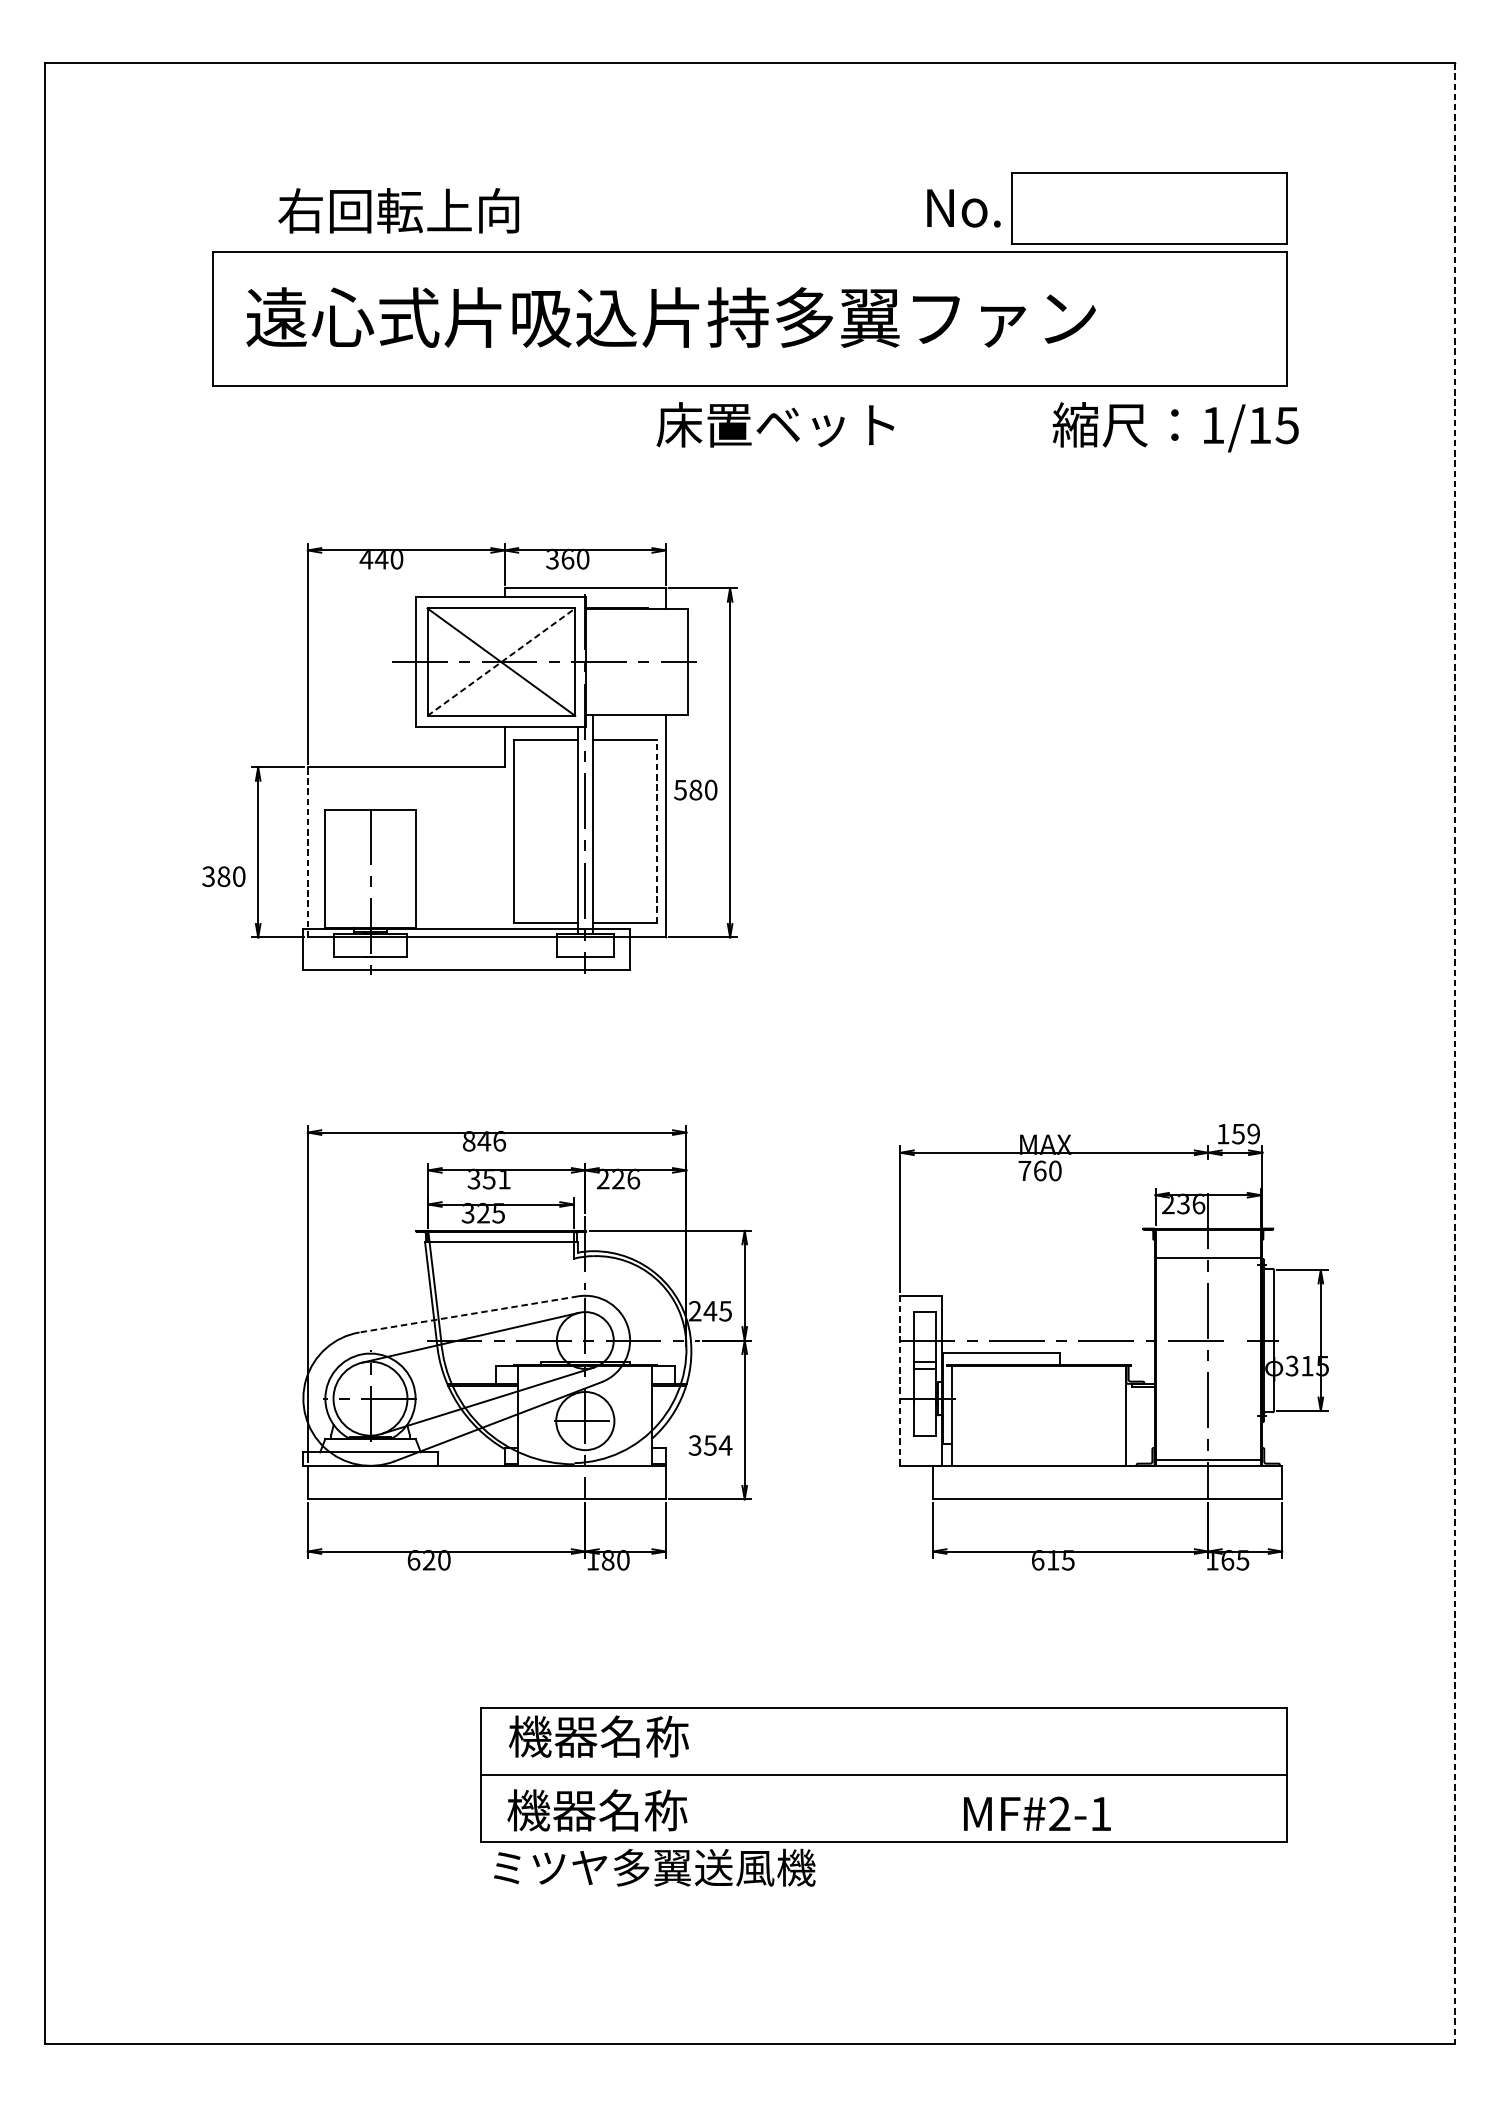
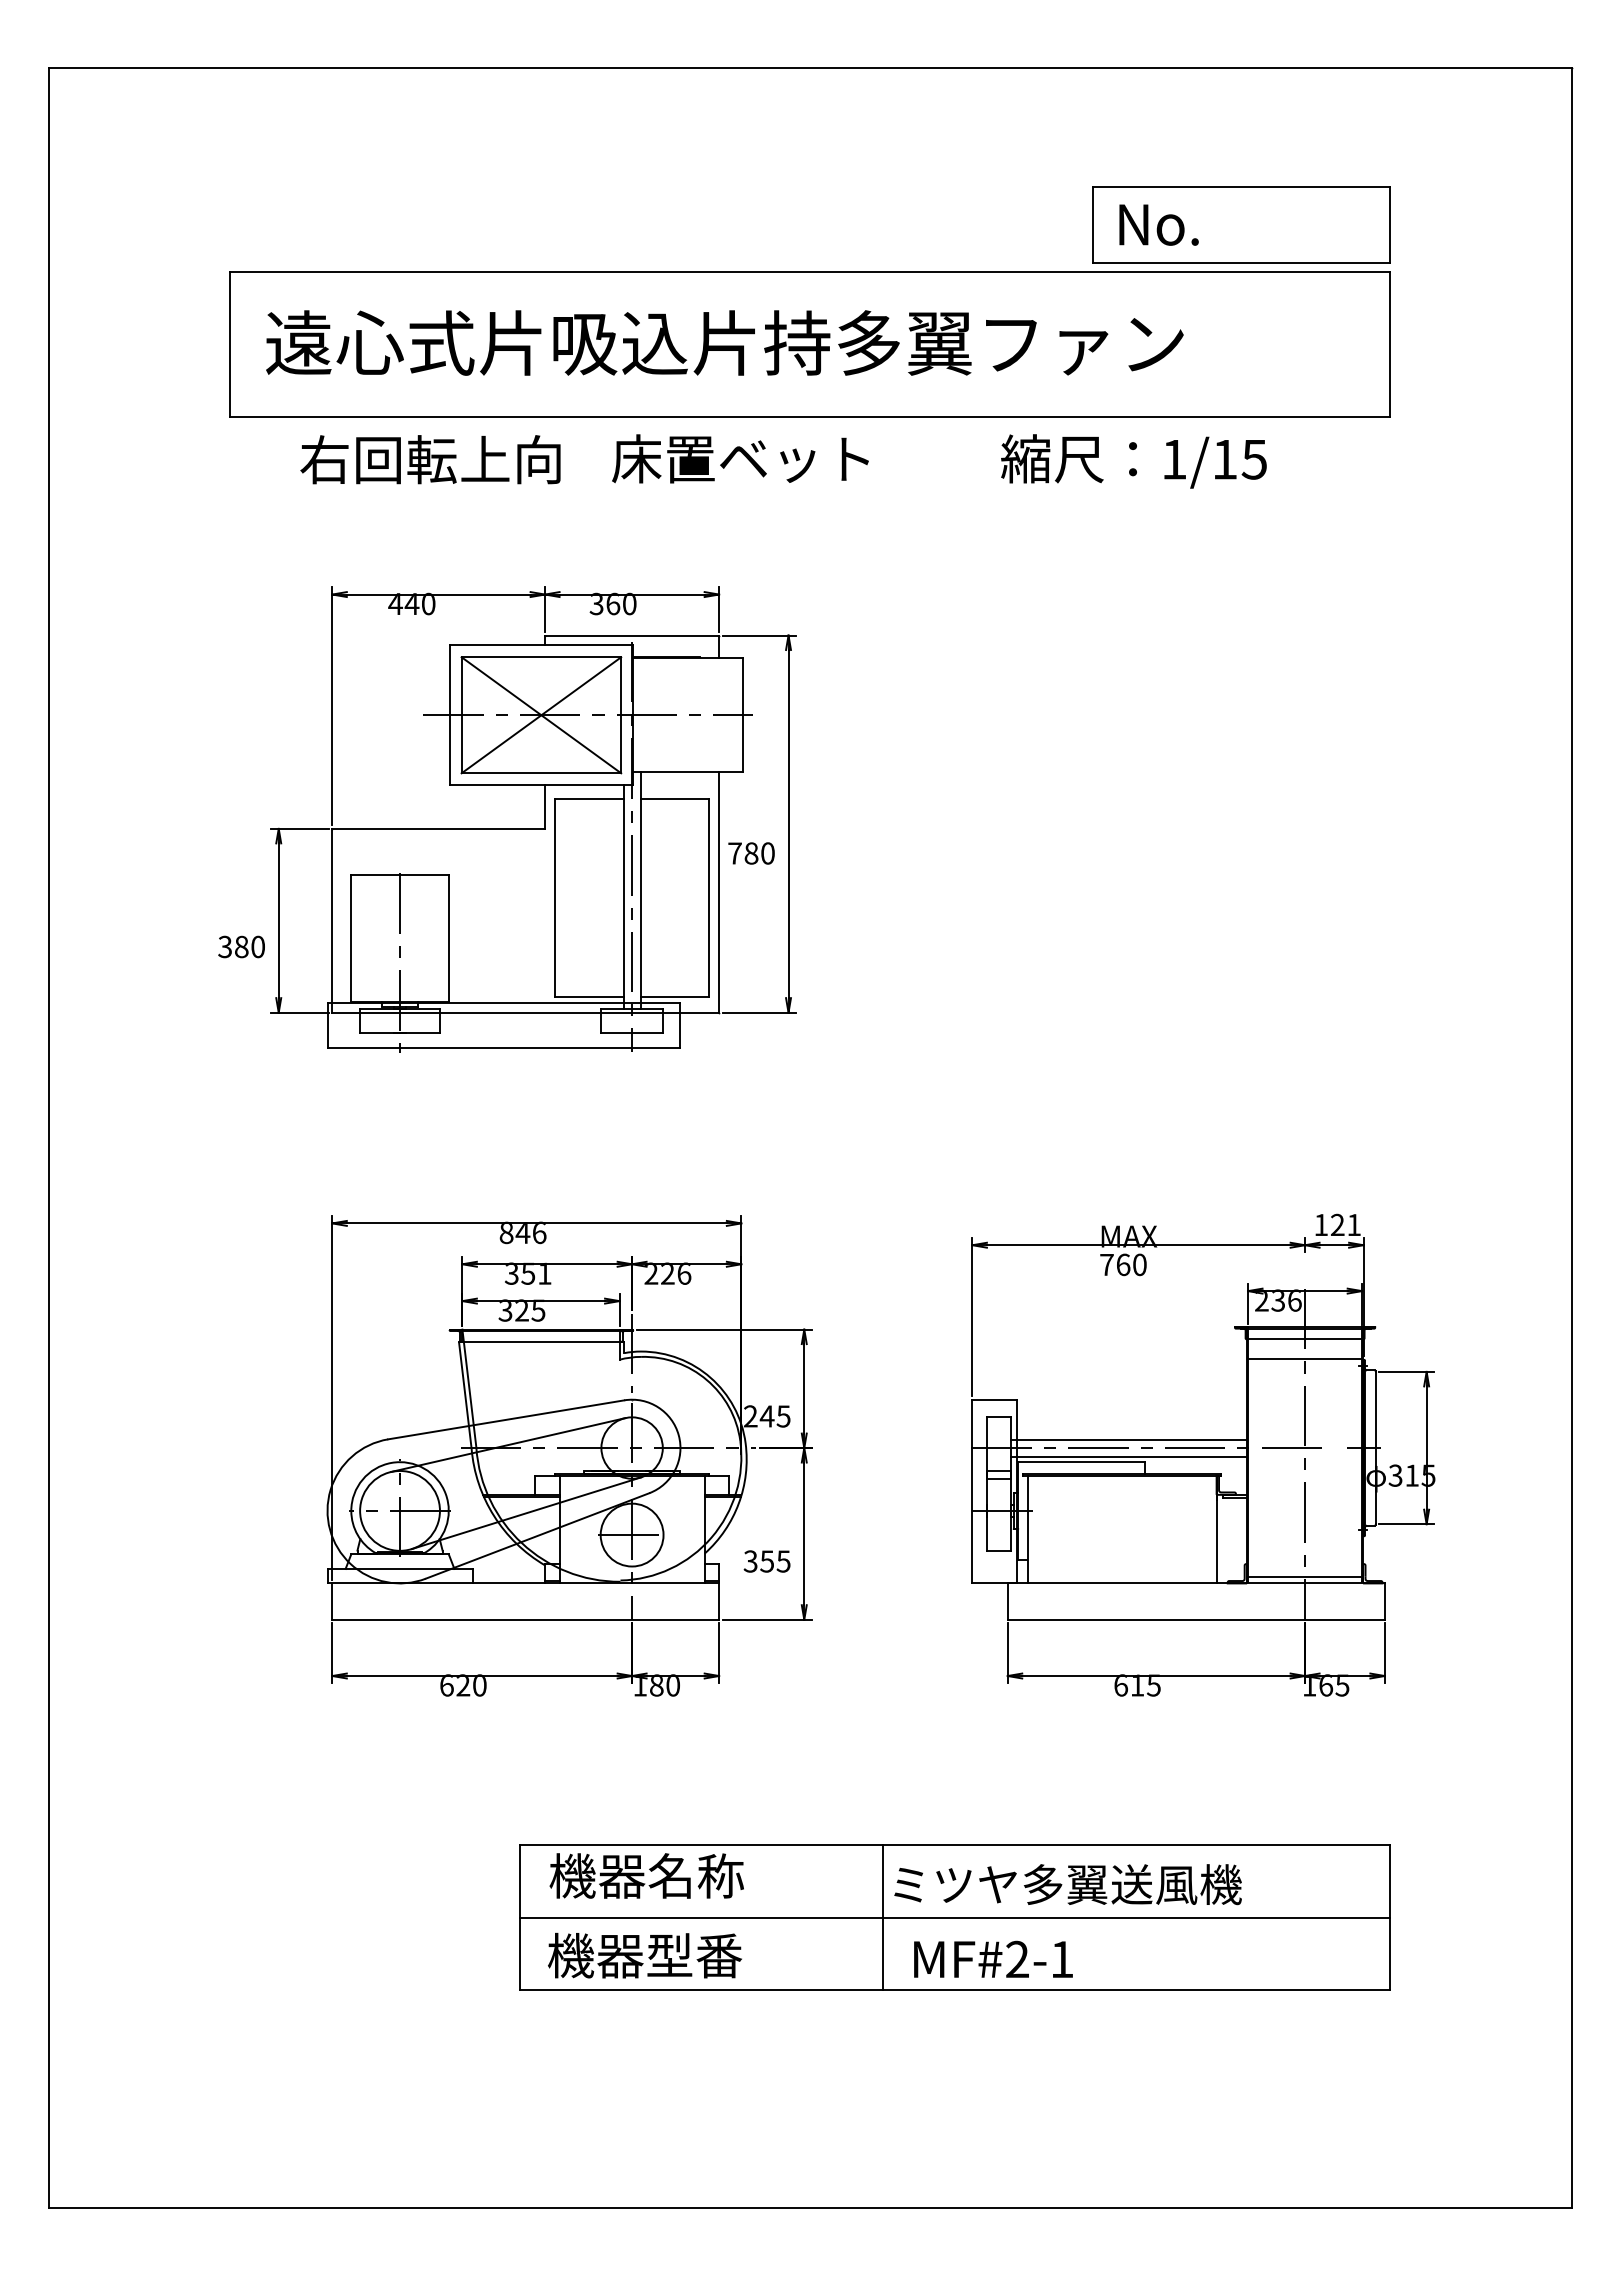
text: (963, 207) -> (1158, 224), moved
text: (398, 210) -> (430, 459), moved
text: (775, 424) -> (740, 458), moved
text: (1175, 427) -> (1133, 461), moved
line: (501, 662) -> (541, 715), dashed -> solid
text: (680, 790) -> (734, 853), 580 -> 780
line: (656, 830) -> (709, 897), dashed -> solid
line: (307, 852) -> (332, 920), dashed -> solid
line: (1454, 1053) -> (1571, 1138), dashed -> solid
text: (1245, 1133) -> (1345, 1224), 159 -> 121
line: (1207, 1240) -> (1304, 1339), added
line: (469, 1314) -> (506, 1419), dashed -> solid
line: (1045, 1332) -> (1129, 1439), added
line: (1045, 1348) -> (1129, 1456), added
line: (900, 1380) -> (972, 1491), dashed -> solid
text: (725, 1445) -> (783, 1561), 354 -> 355
line: (817, 1775) -> (882, 1917), added
text: (643, 1810) -> (694, 1955), 機器名称 -> 機器型番
text: (1037, 1813) -> (993, 1958), moved
text: (654, 1867) -> (1067, 1884), moved

